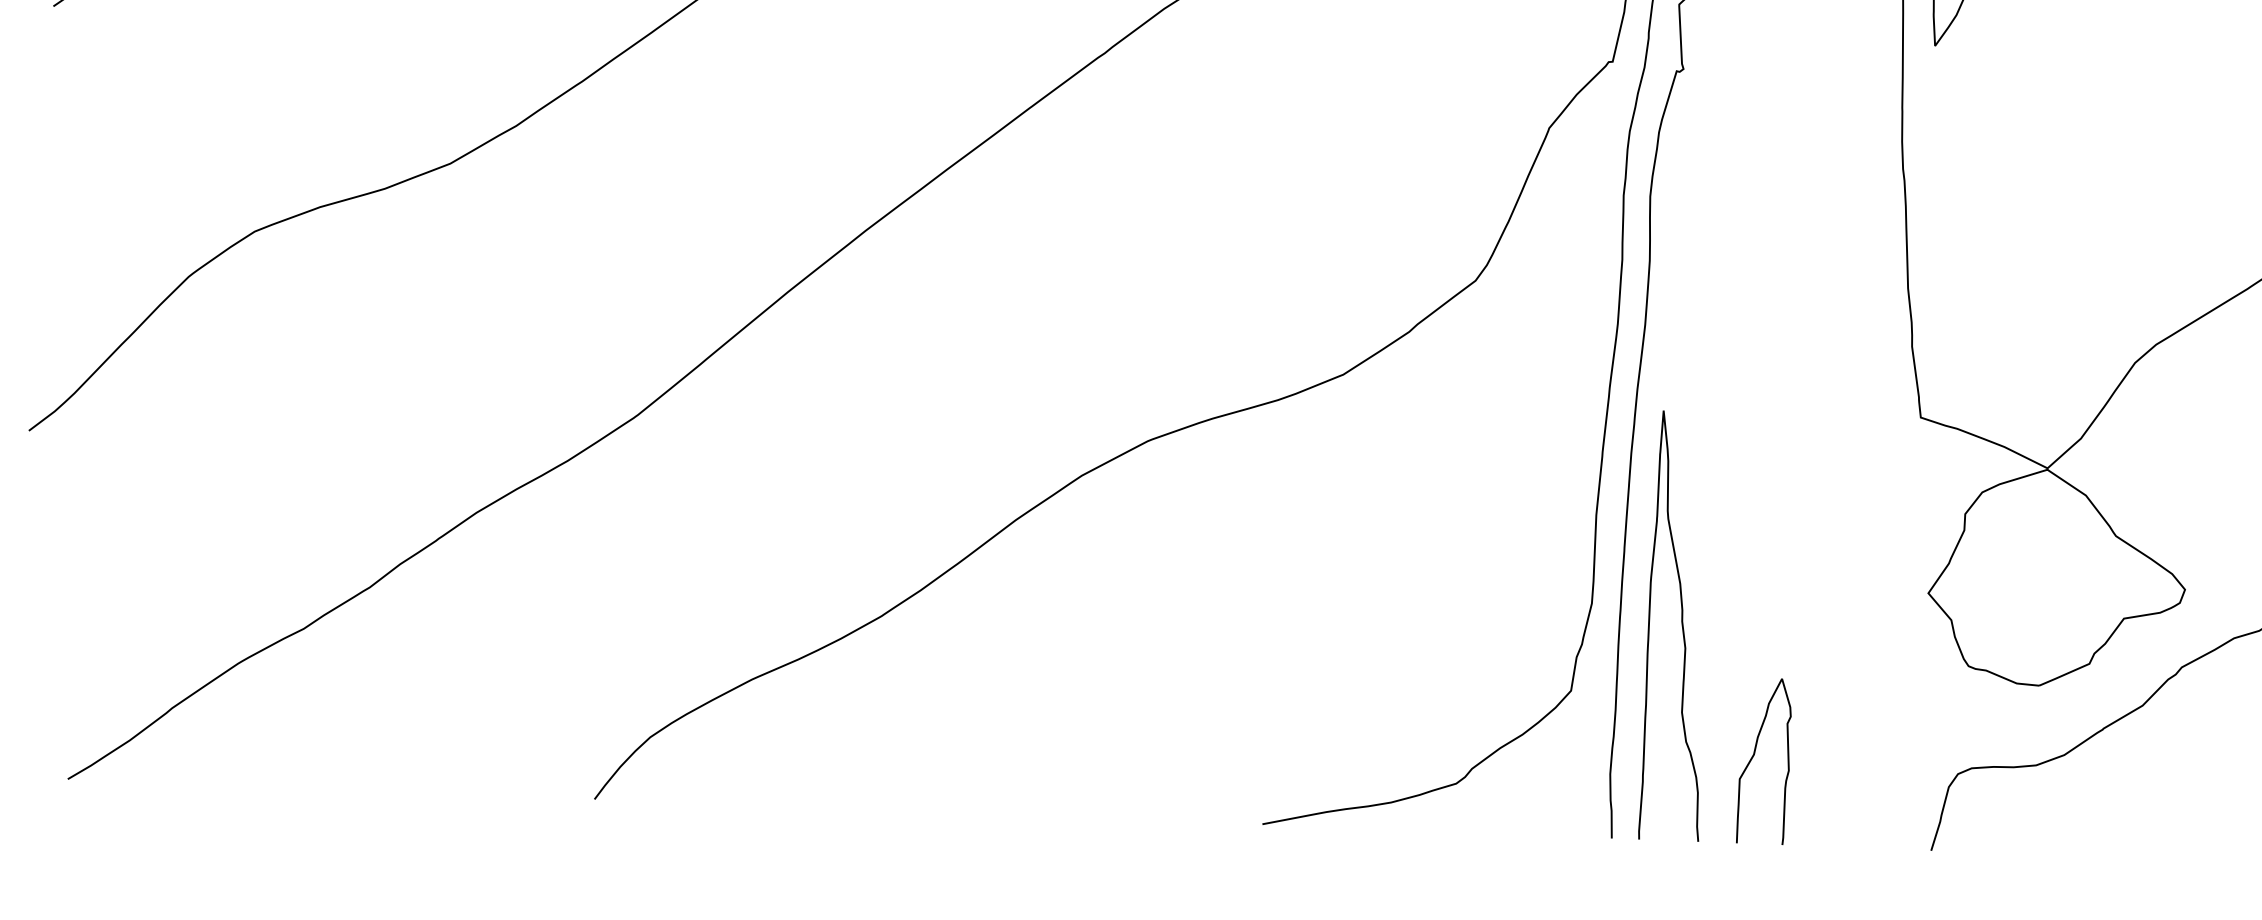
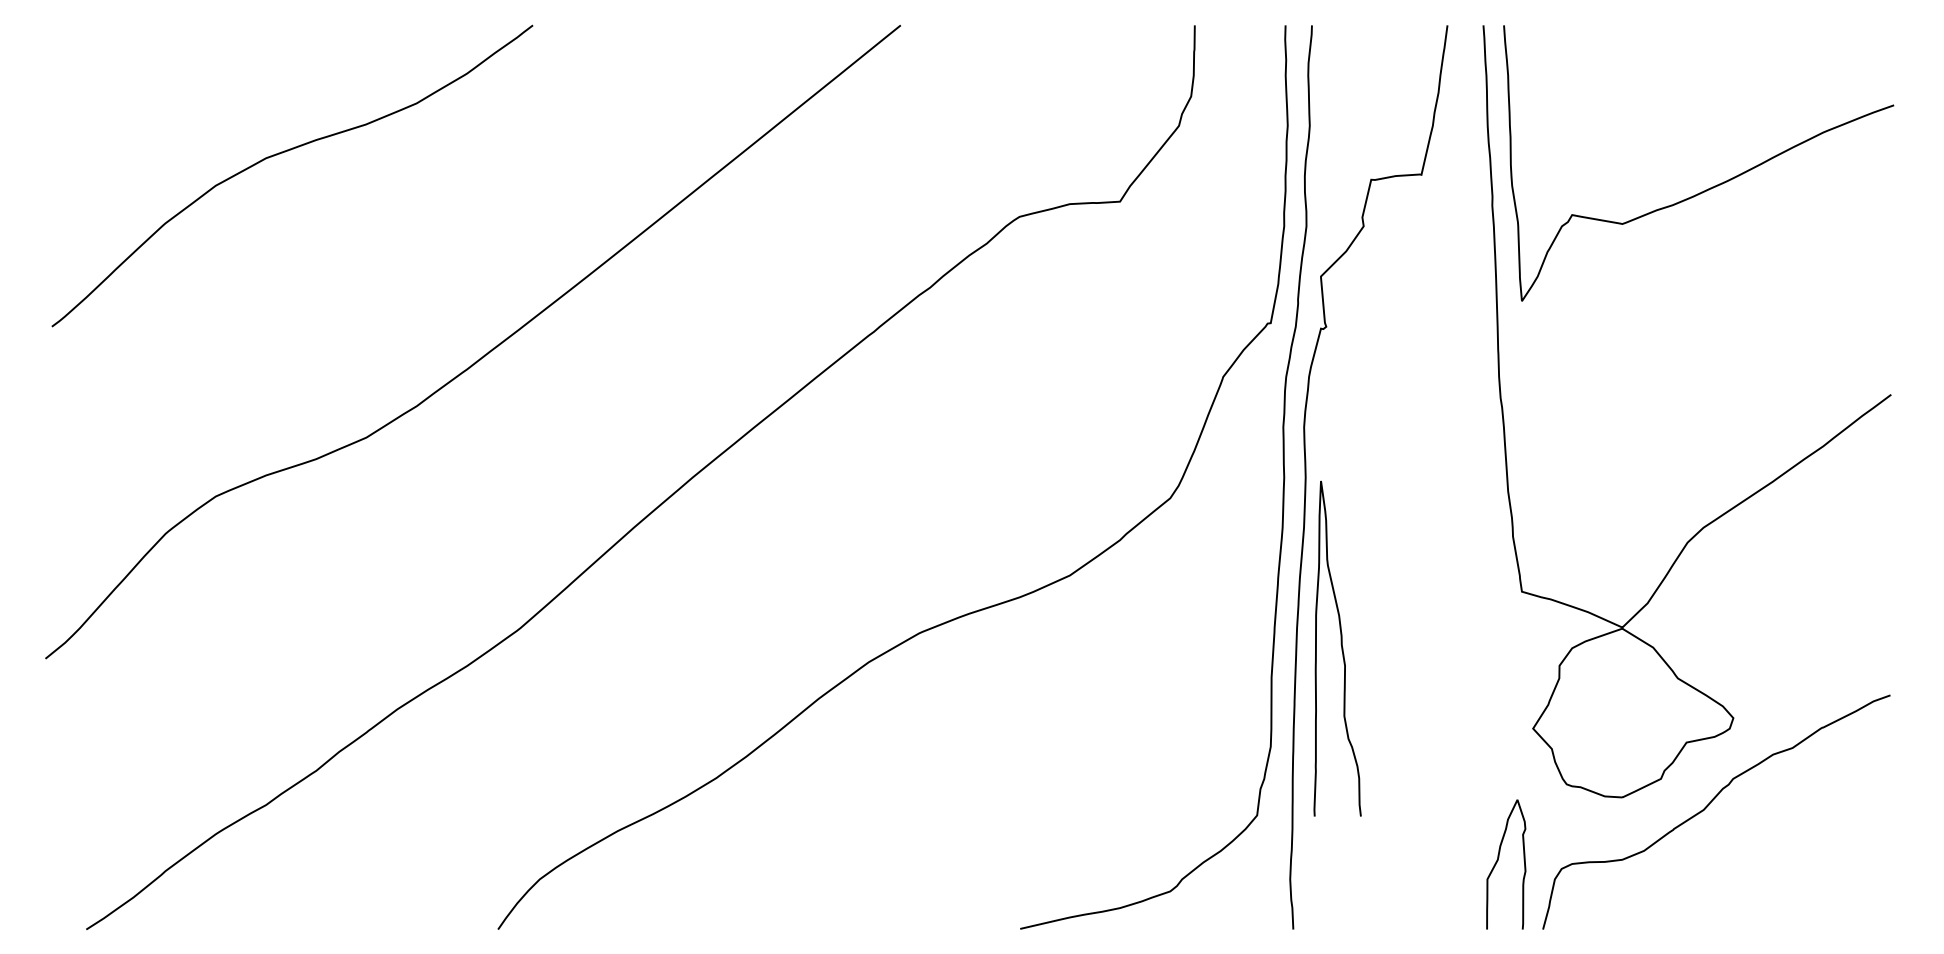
curve: (1681, 625) -> (1341, 648), moved
curve: (1754, 755) -> (1498, 860), moved

